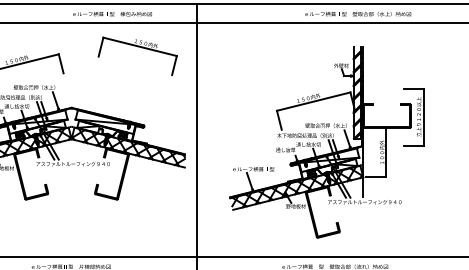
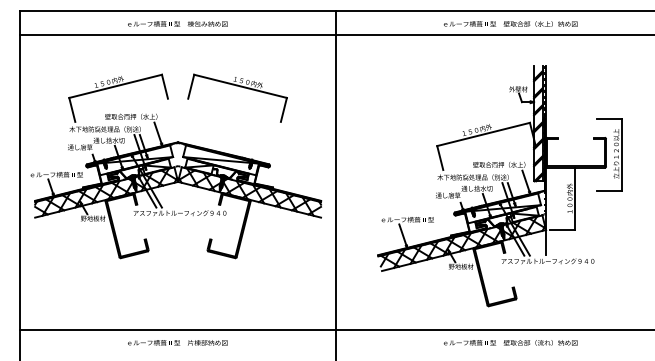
text: (112, 13) -> (177, 23), moved
text: (358, 13) -> (510, 23), moved
part: (140, 47) -> (240, 87), moved

